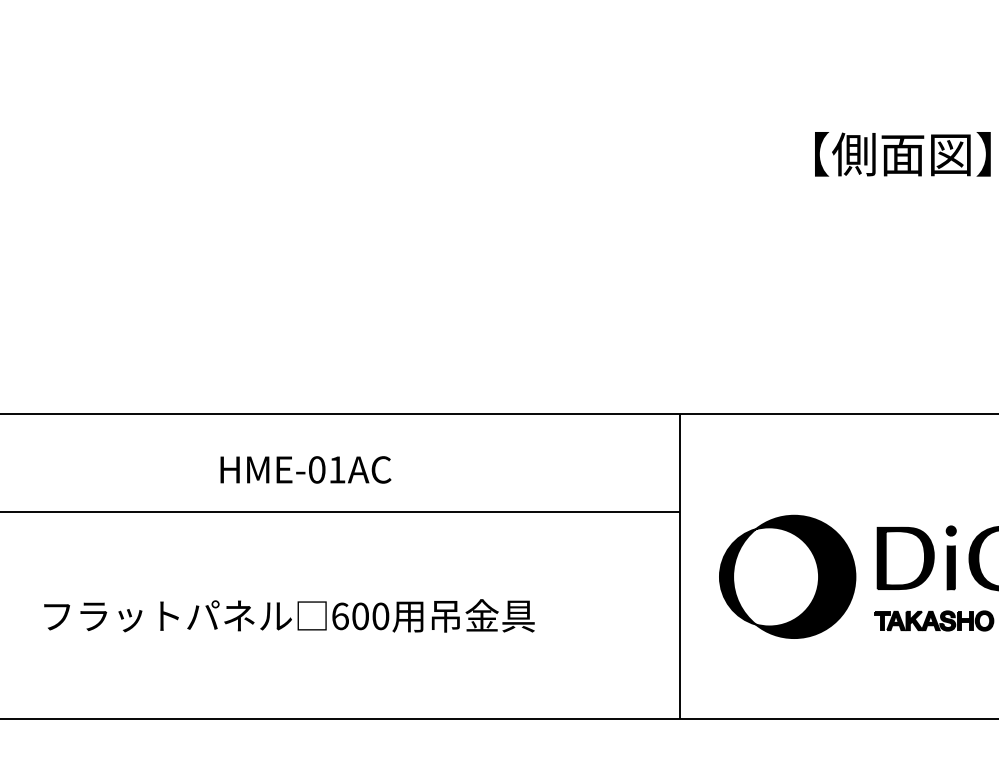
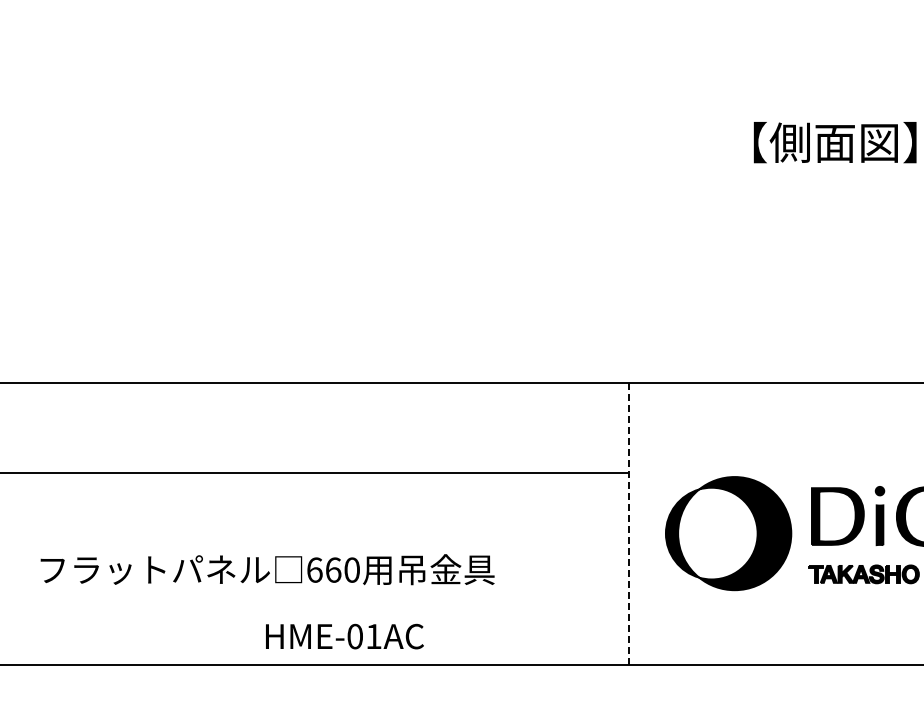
text: (305, 469) -> (344, 636), moved
line: (679, 567) -> (628, 524), solid -> dashed
text: (360, 615) -> (333, 569), 600 -> 660

